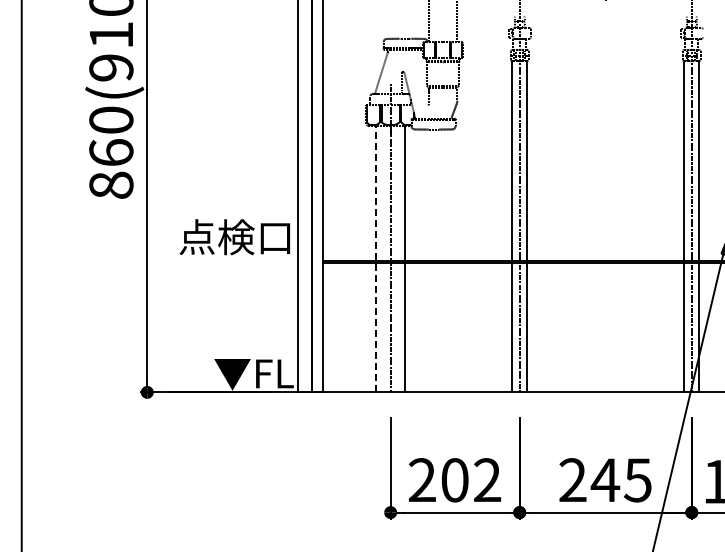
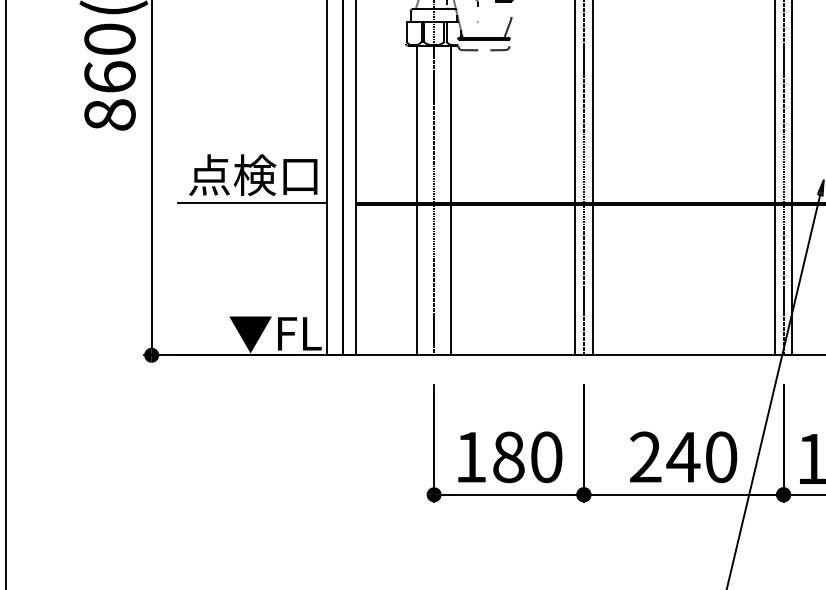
line: (376, 258) -> (417, 199), dashed -> solid
line: (233, 261) -> (251, 203), added
text: (454, 480) -> (508, 457), 202 -> 180
text: (637, 480) -> (720, 457), 245 -> 240

